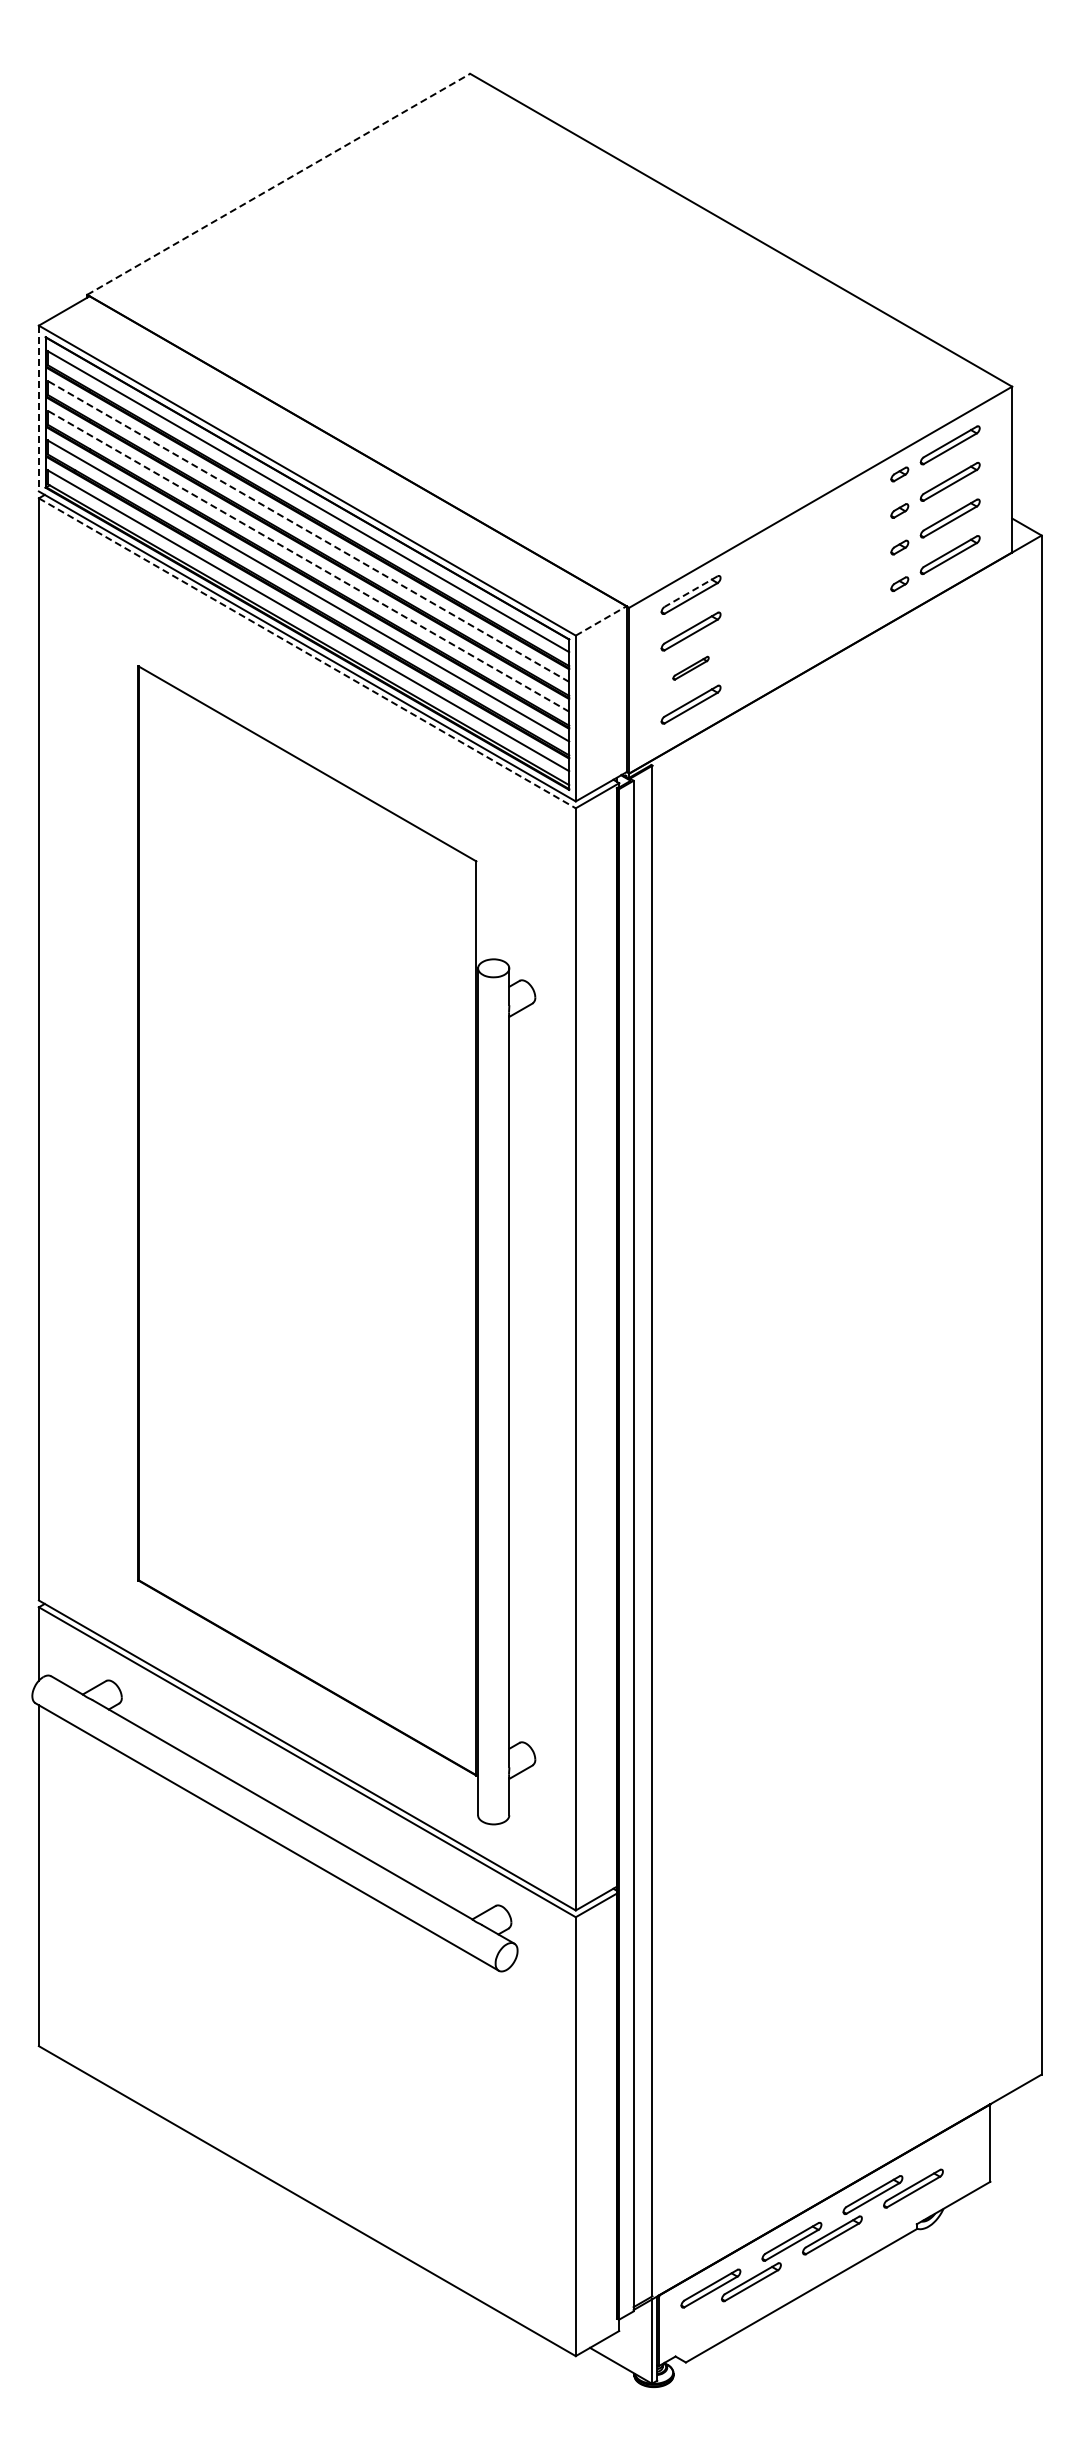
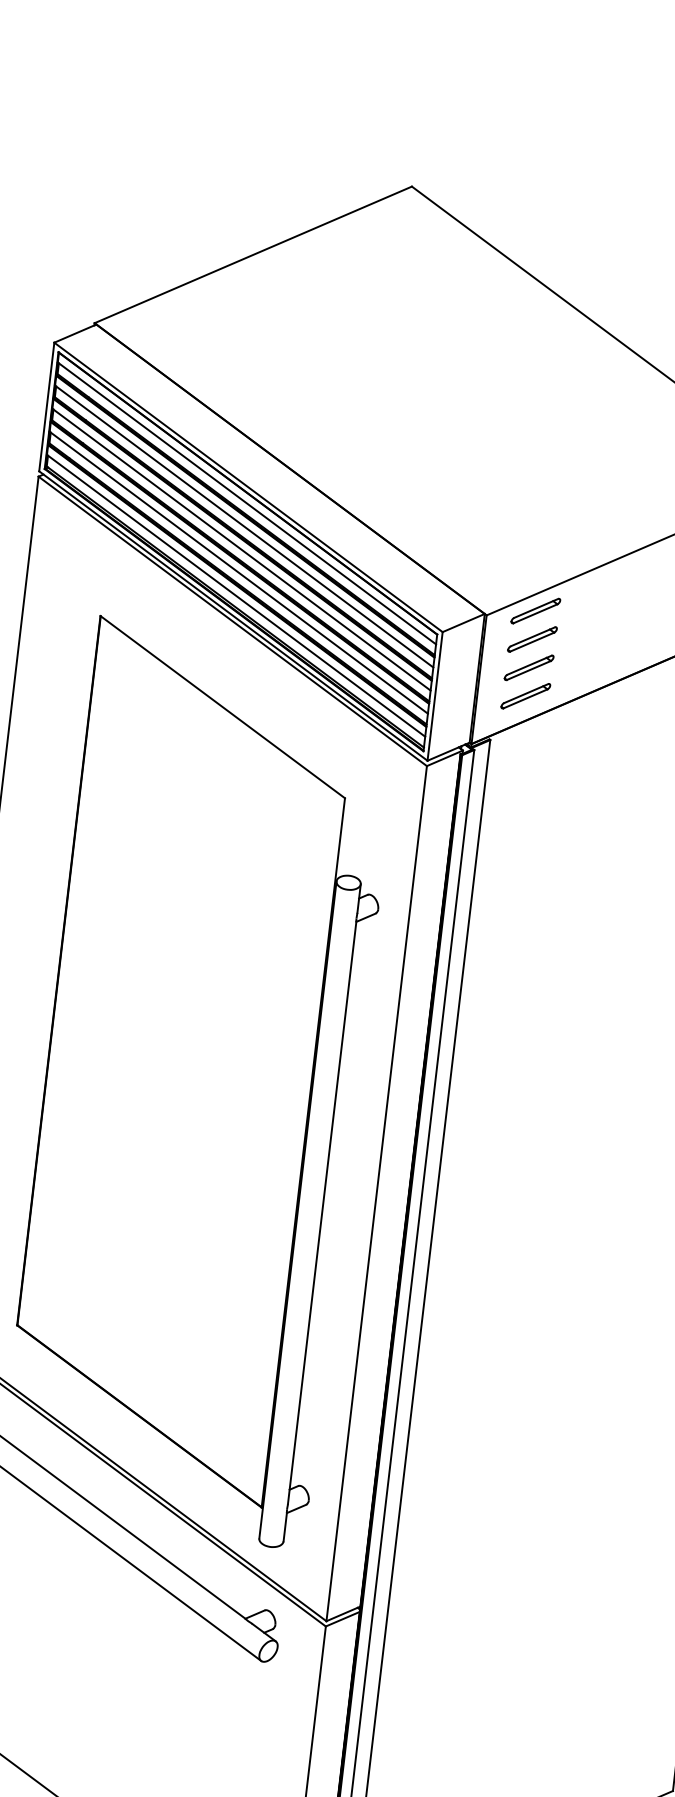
line: (279, 184) -> (253, 255), dashed -> solid
line: (38, 408) -> (46, 406), dashed -> solid
line: (307, 531) -> (243, 526), dashed -> solid
line: (307, 560) -> (241, 549), dashed -> solid
line: (691, 591) -> (536, 608), dashed -> solid
line: (601, 620) -> (463, 622), dashed -> solid
line: (307, 653) -> (232, 621), dashed -> solid
part: (690, 668) -> (528, 668), size x1.67

